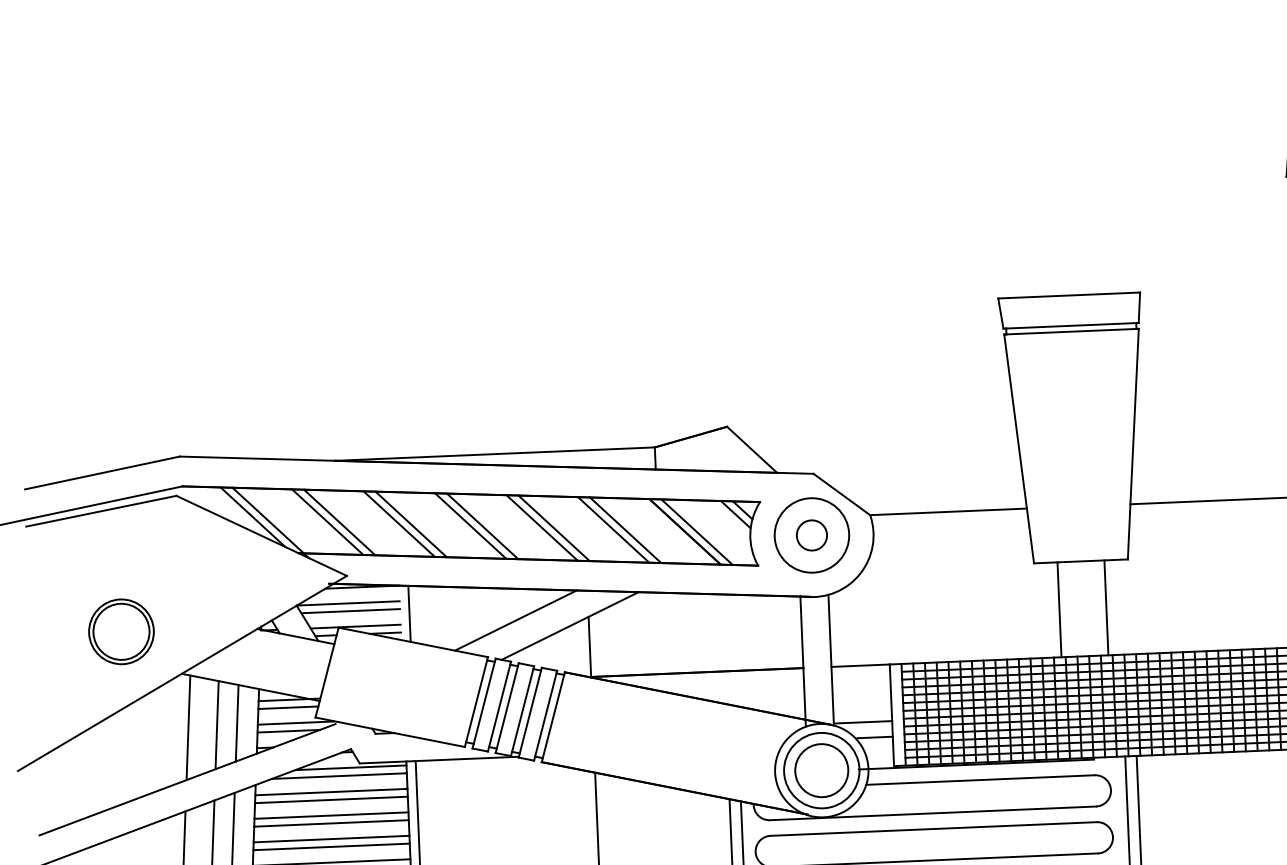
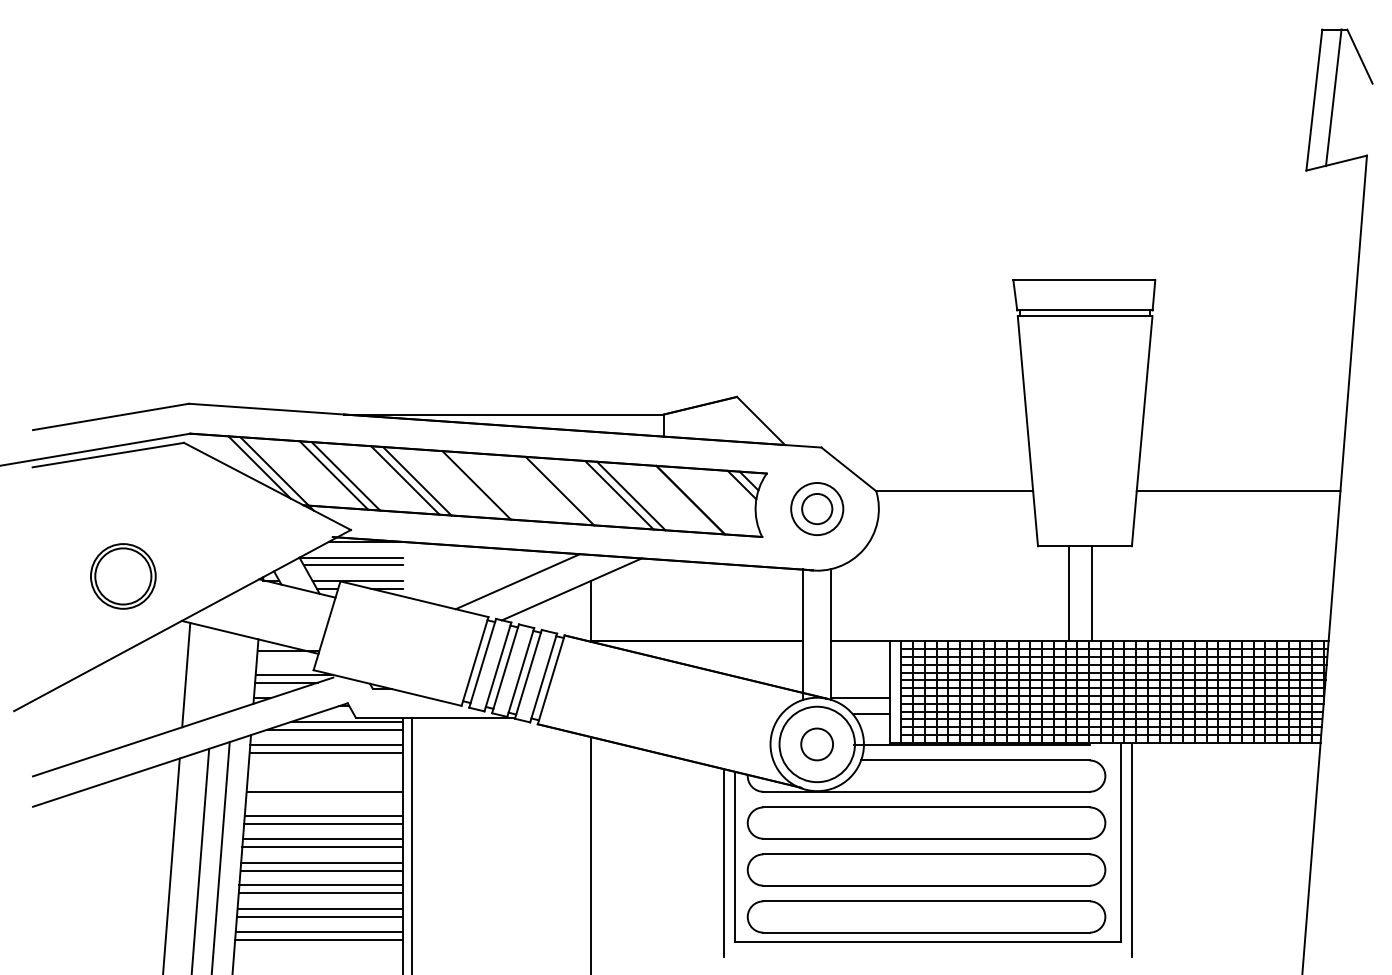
line: (482, 525) -> (488, 485), removed
line: (541, 528) -> (547, 490), removed
line: (696, 531) -> (702, 500), removed
circle: (811, 534) -> (816, 508), size x0.7
line: (1106, 607) -> (1069, 593), moved
line: (1059, 609) -> (1092, 593), moved
line: (409, 613) -> (411, 570), removed
line: (287, 707) -> (286, 659), removed
line: (237, 723) -> (235, 672), removed
line: (216, 724) -> (214, 673), removed
circle: (821, 770) -> (816, 744), size x0.6
line: (331, 815) -> (325, 768), removed
line: (330, 823) -> (324, 776), removed
line: (331, 847) -> (324, 800), removed

